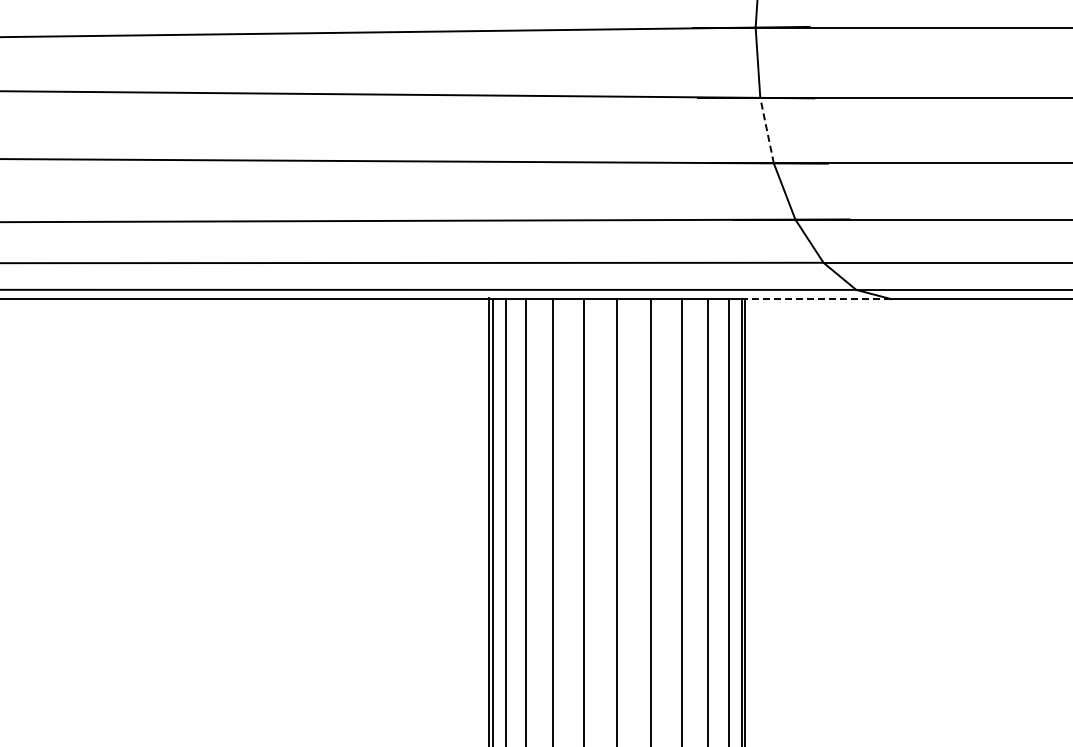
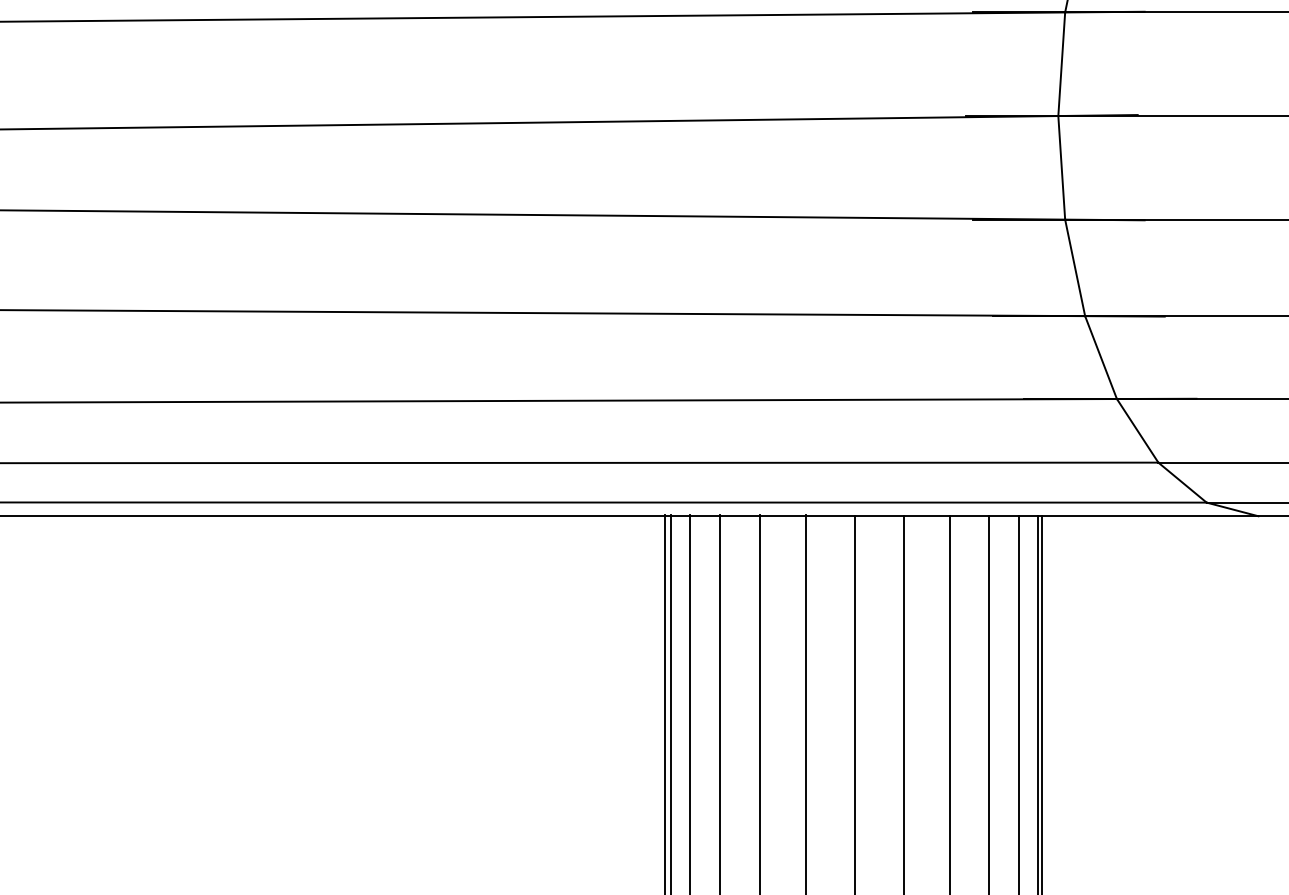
line: (766, 130) -> (1074, 267), dashed -> solid
line: (817, 299) -> (1149, 516), dashed -> solid

